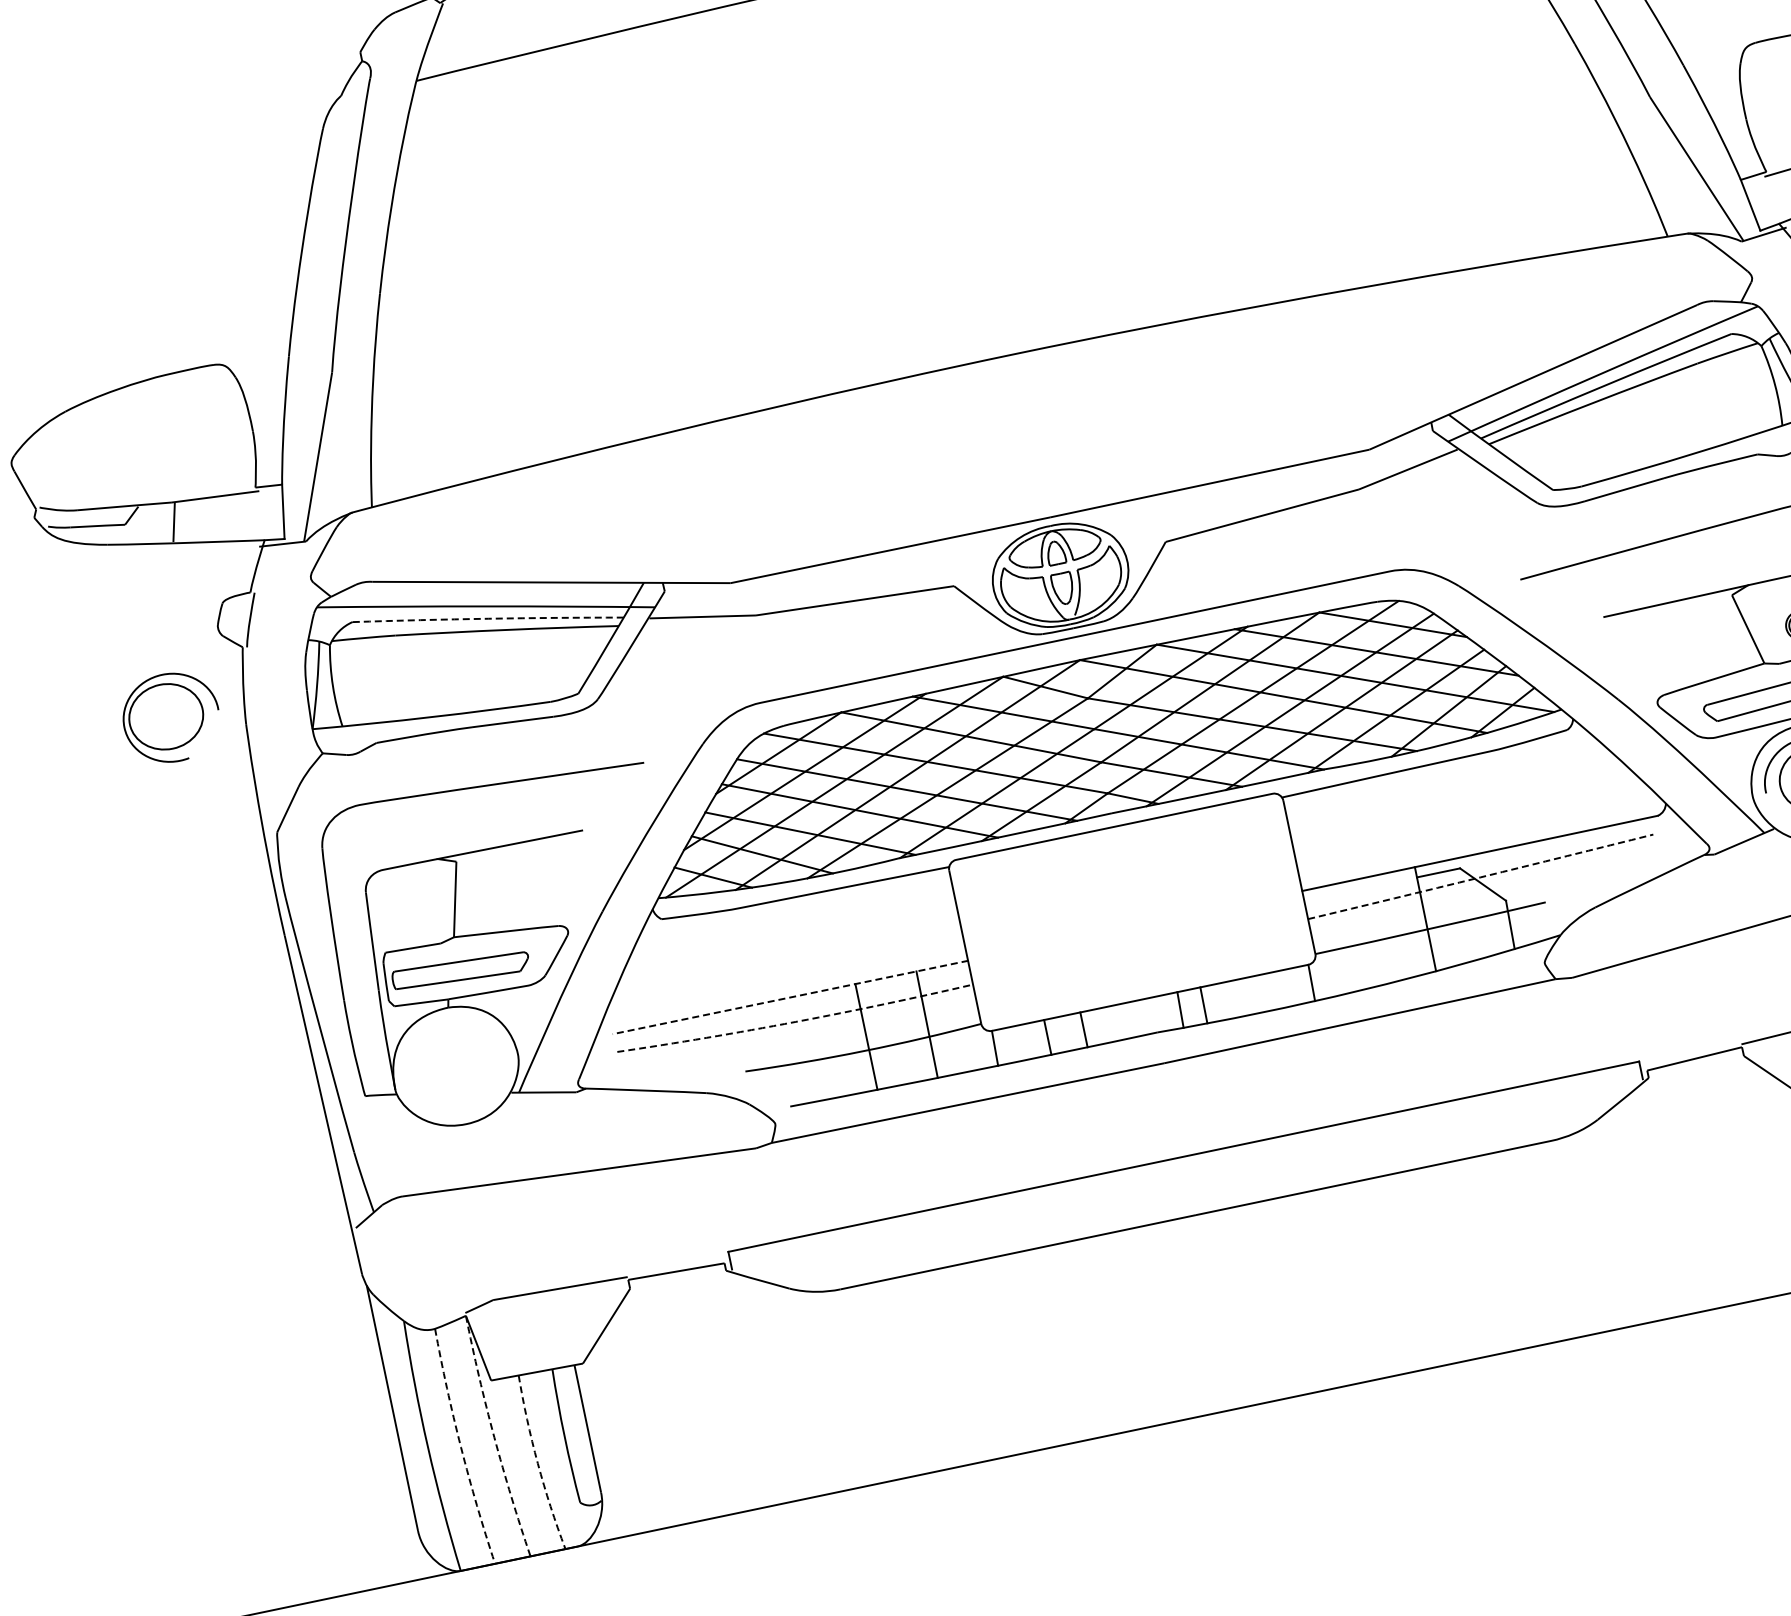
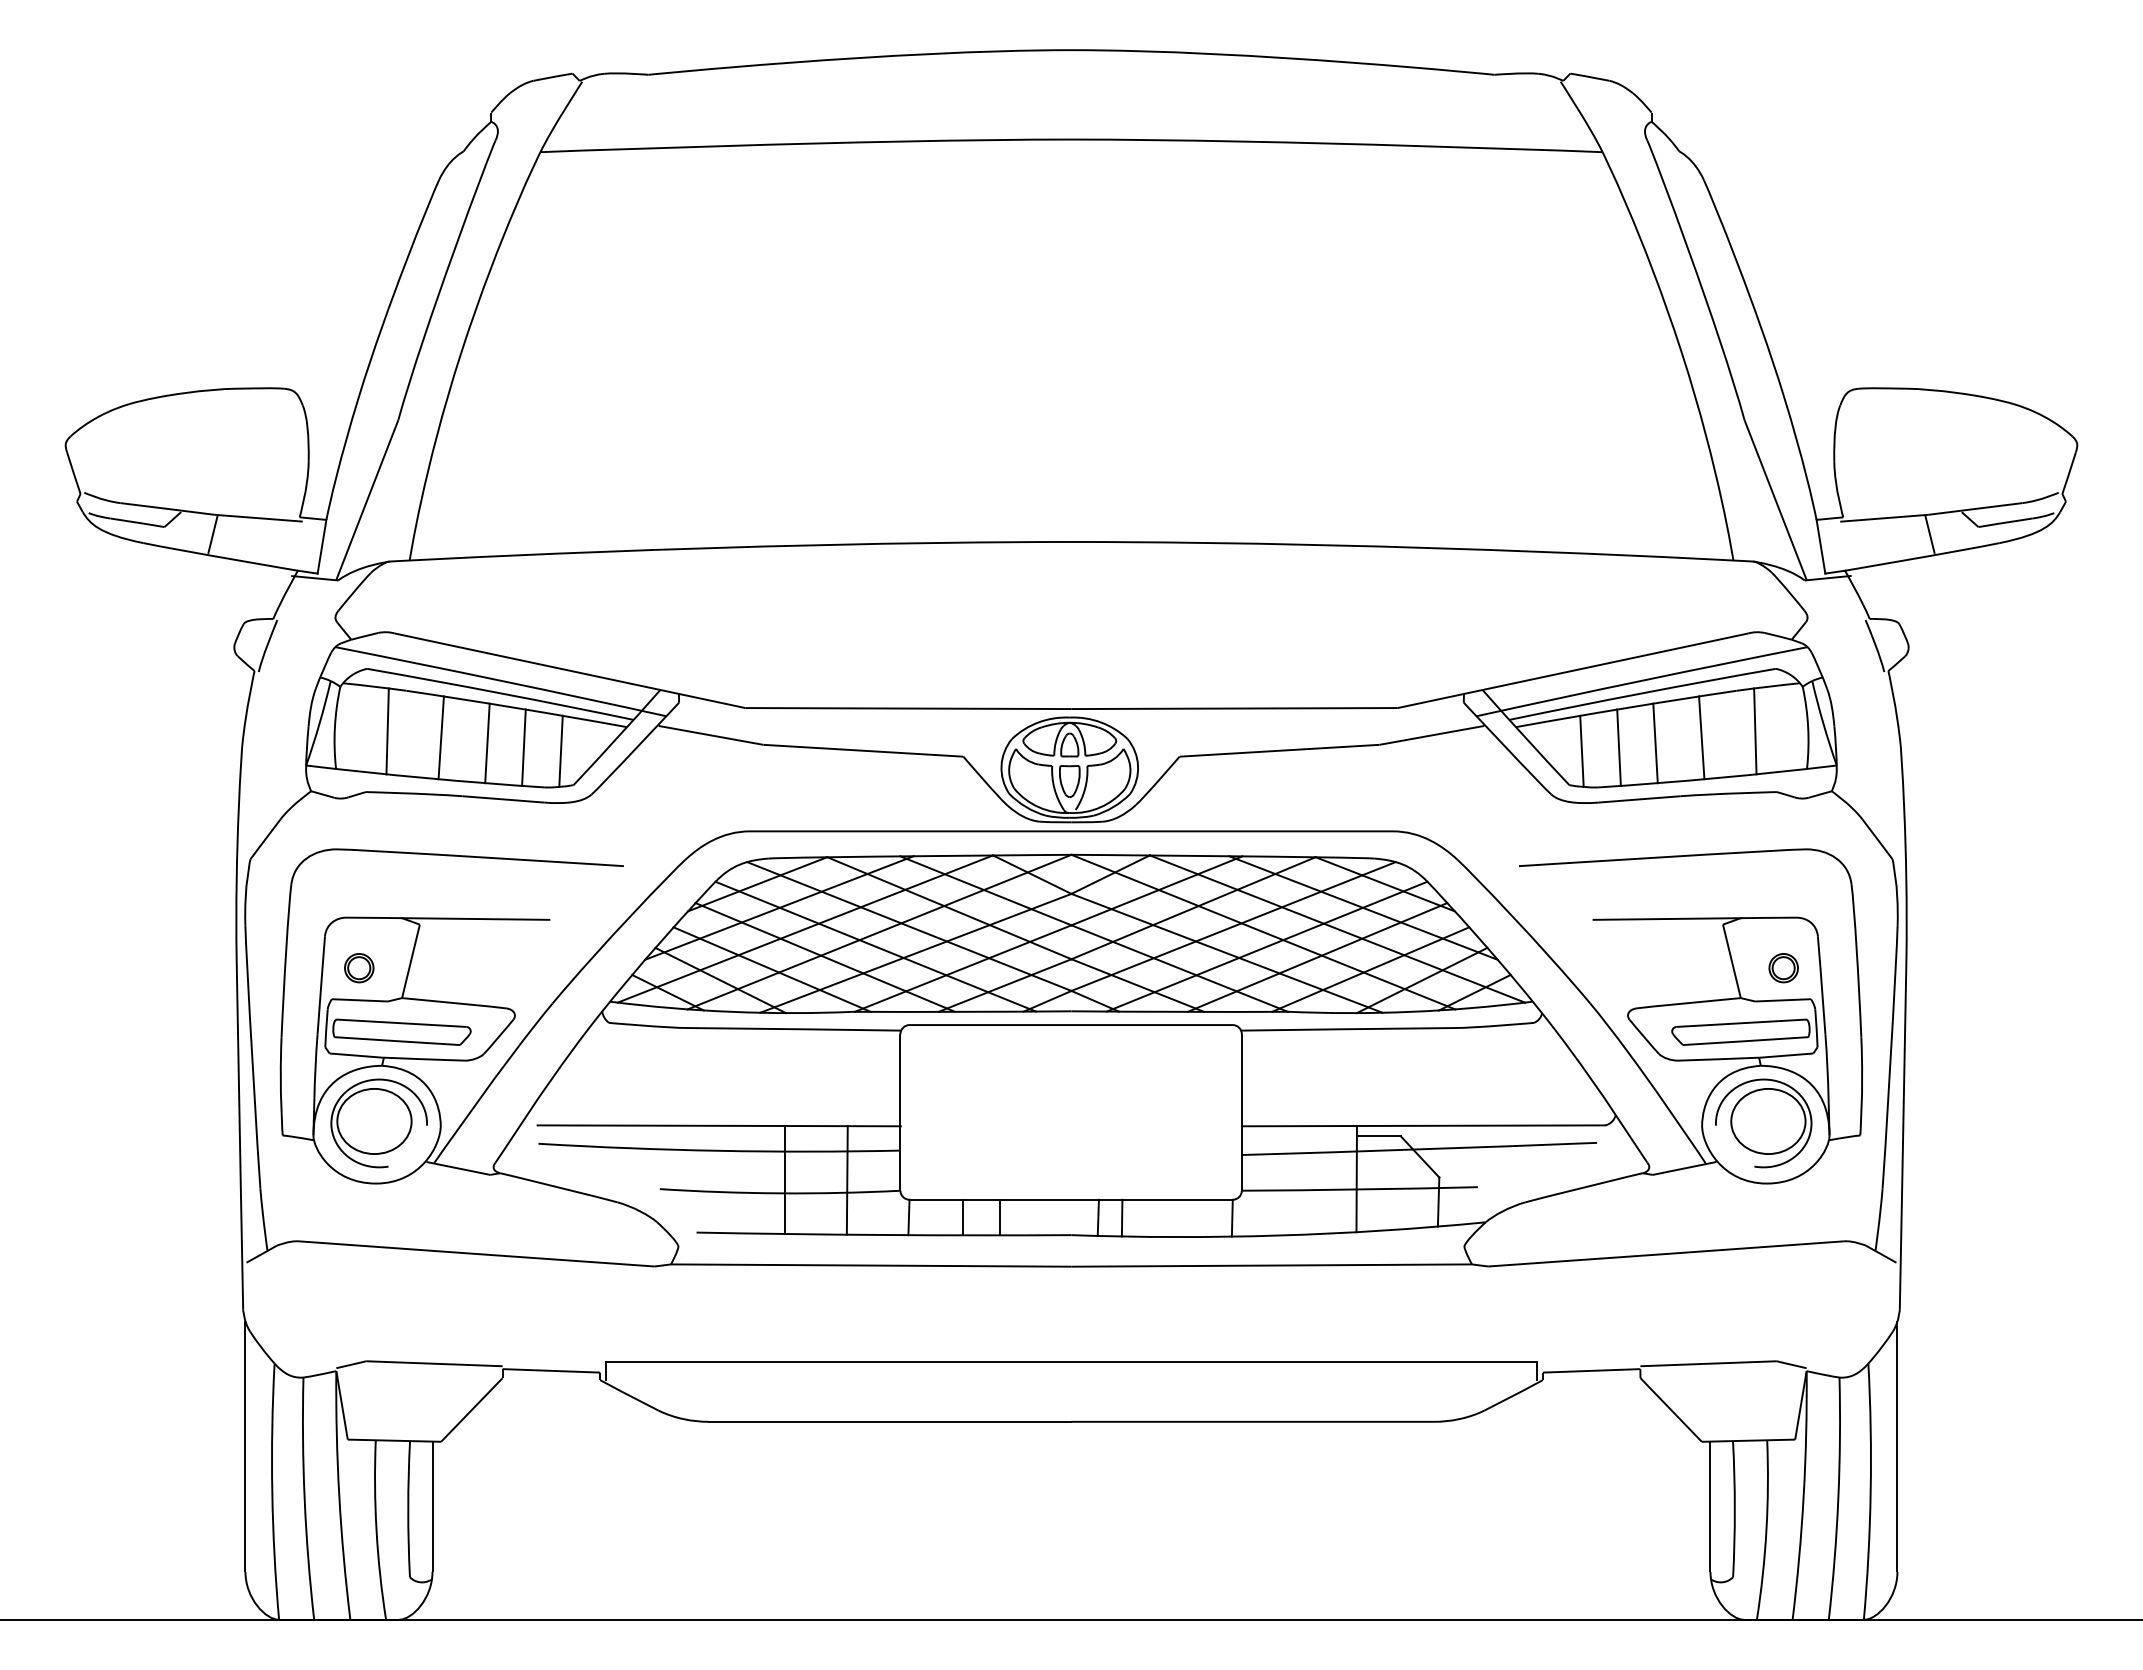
line: (1724, 399) -> (1755, 731), added
line: (1672, 416) -> (1701, 737), added
line: (1628, 431) -> (1655, 743), added
line: (1593, 443) -> (1618, 747), added
line: (1558, 454) -> (1581, 751), added
arc: (488, 618) -> (500, 693), dashed -> solid
line: (558, 663) -> (560, 751), added
line: (521, 667) -> (523, 747), added
line: (485, 670) -> (487, 743), added
line: (438, 674) -> (440, 737), added
line: (385, 679) -> (387, 731), added
part: (170, 717) -> (378, 1123), moved
arc: (1480, 877) -> (1419, 1149), dashed -> solid
part: (406, 916) -> (359, 968), added
line: (790, 997) -> (719, 1125), dashed -> solid
arc: (795, 1021) -> (719, 1150), dashed -> solid
arc: (494, 1436) -> (339, 1495), dashed -> solid
arc: (460, 1447) -> (304, 1498), dashed -> solid
arc: (537, 1463) -> (376, 1530), dashed -> solid

